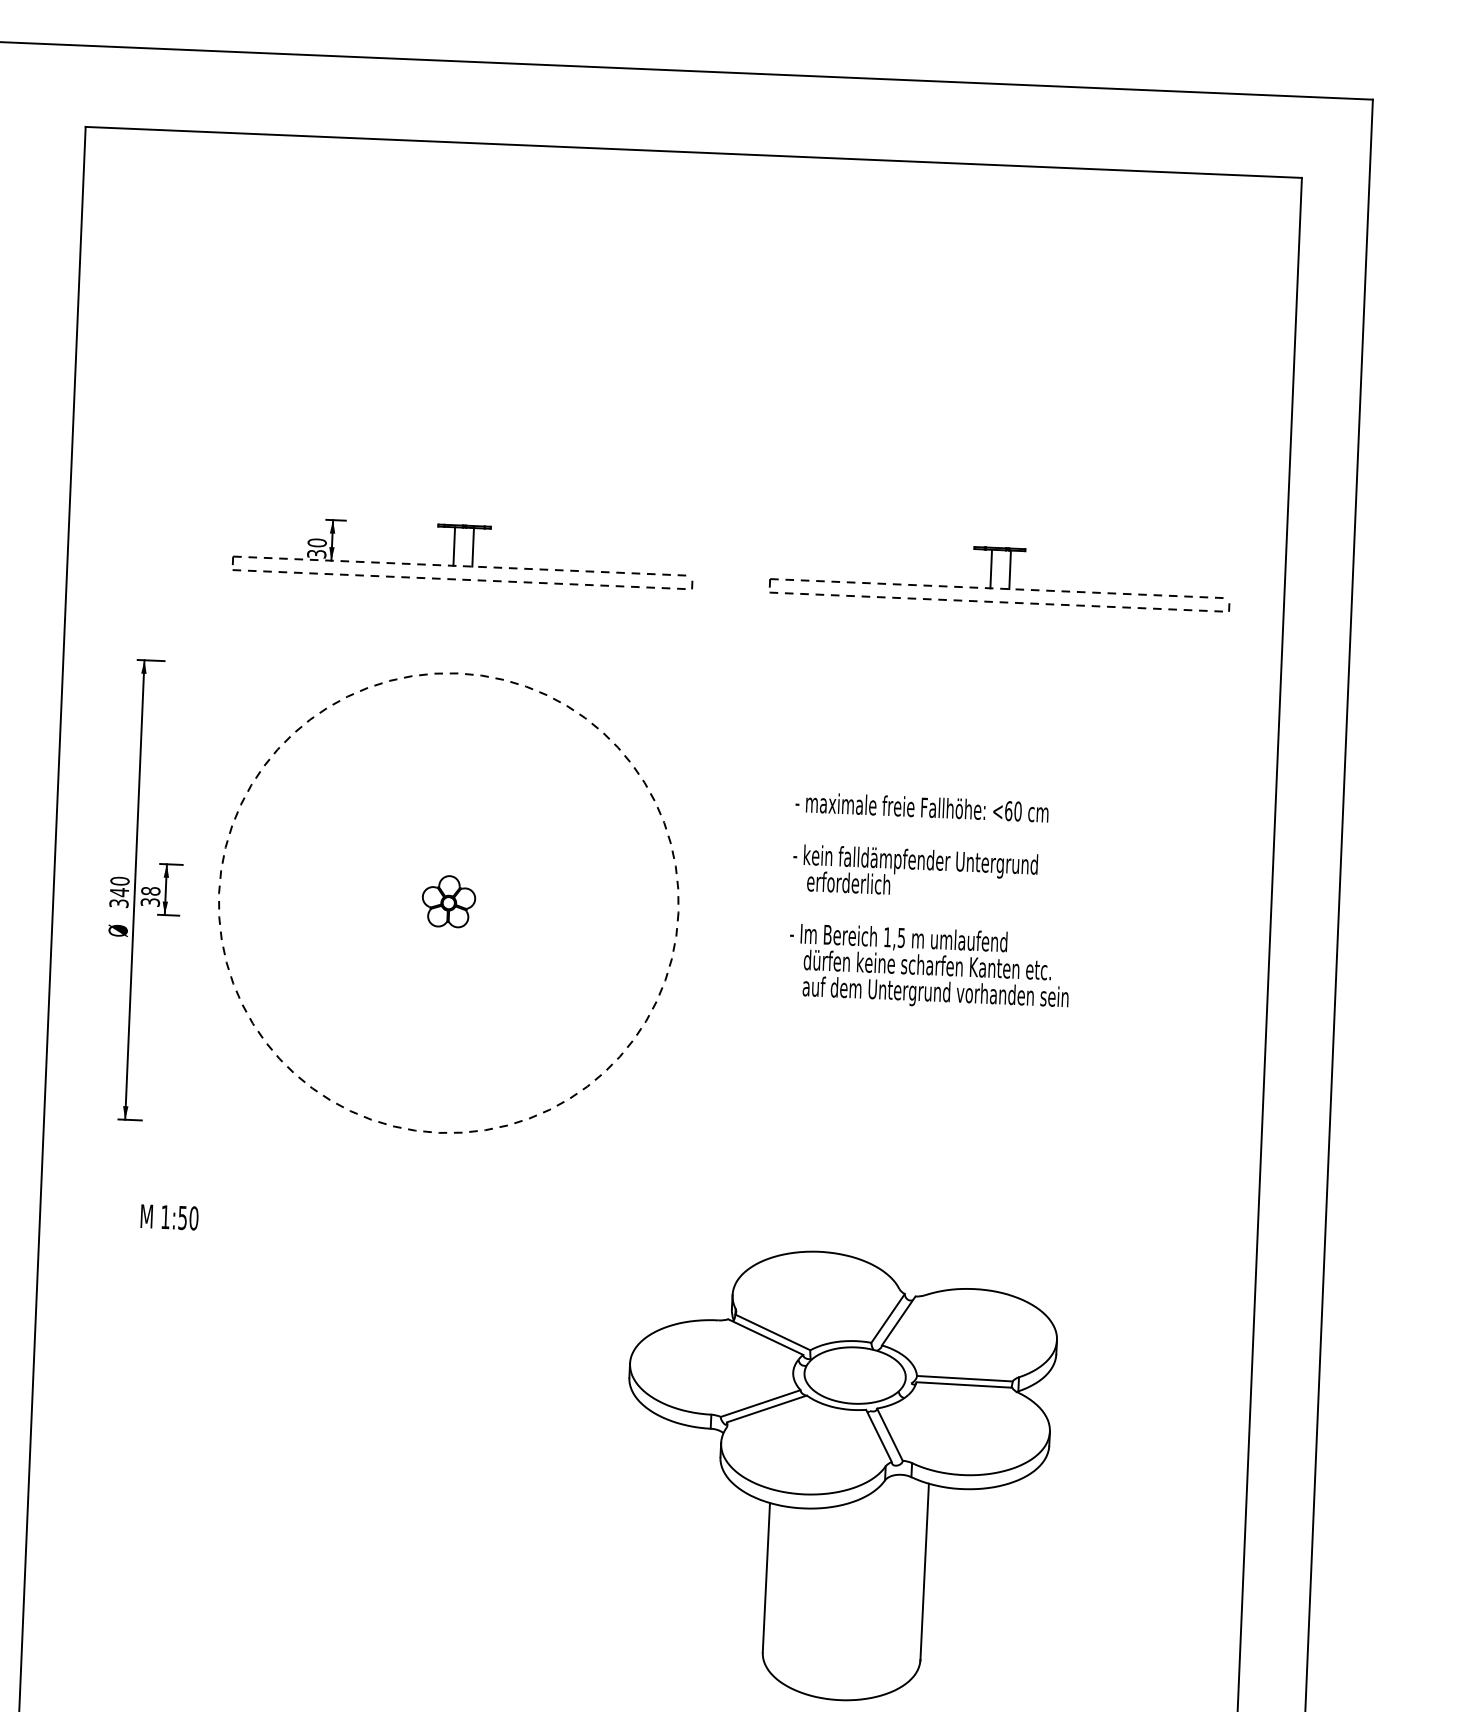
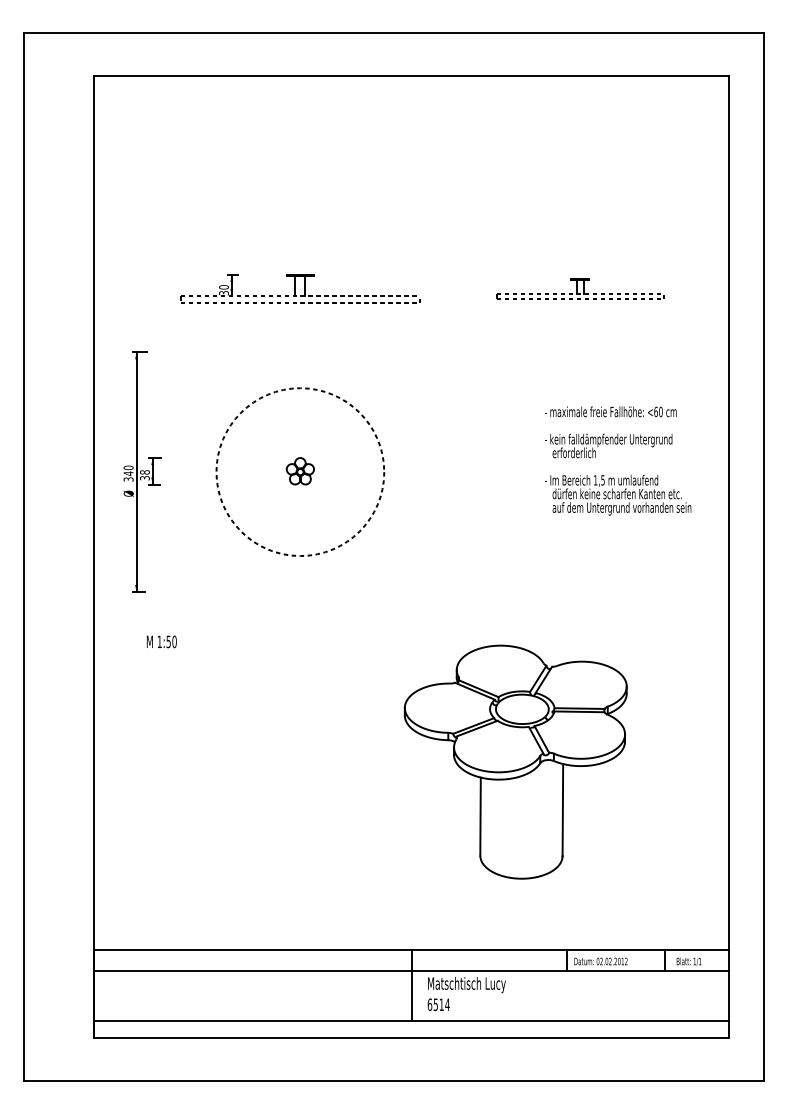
part: (1000, 573) -> (580, 288), size x0.7
part: (932, 870) -> (617, 444), moved
circle: (448, 903) -> (300, 472), size x0.7

